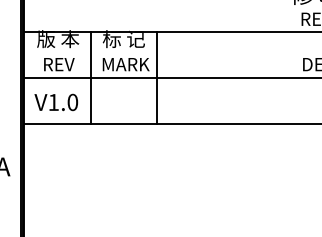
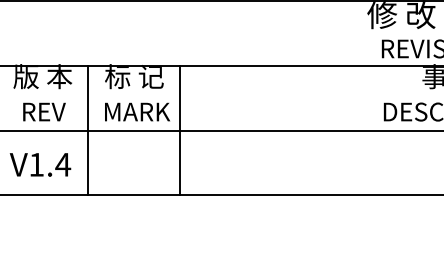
text: (72, 102) -> (62, 164), V1.0 -> V1.4

